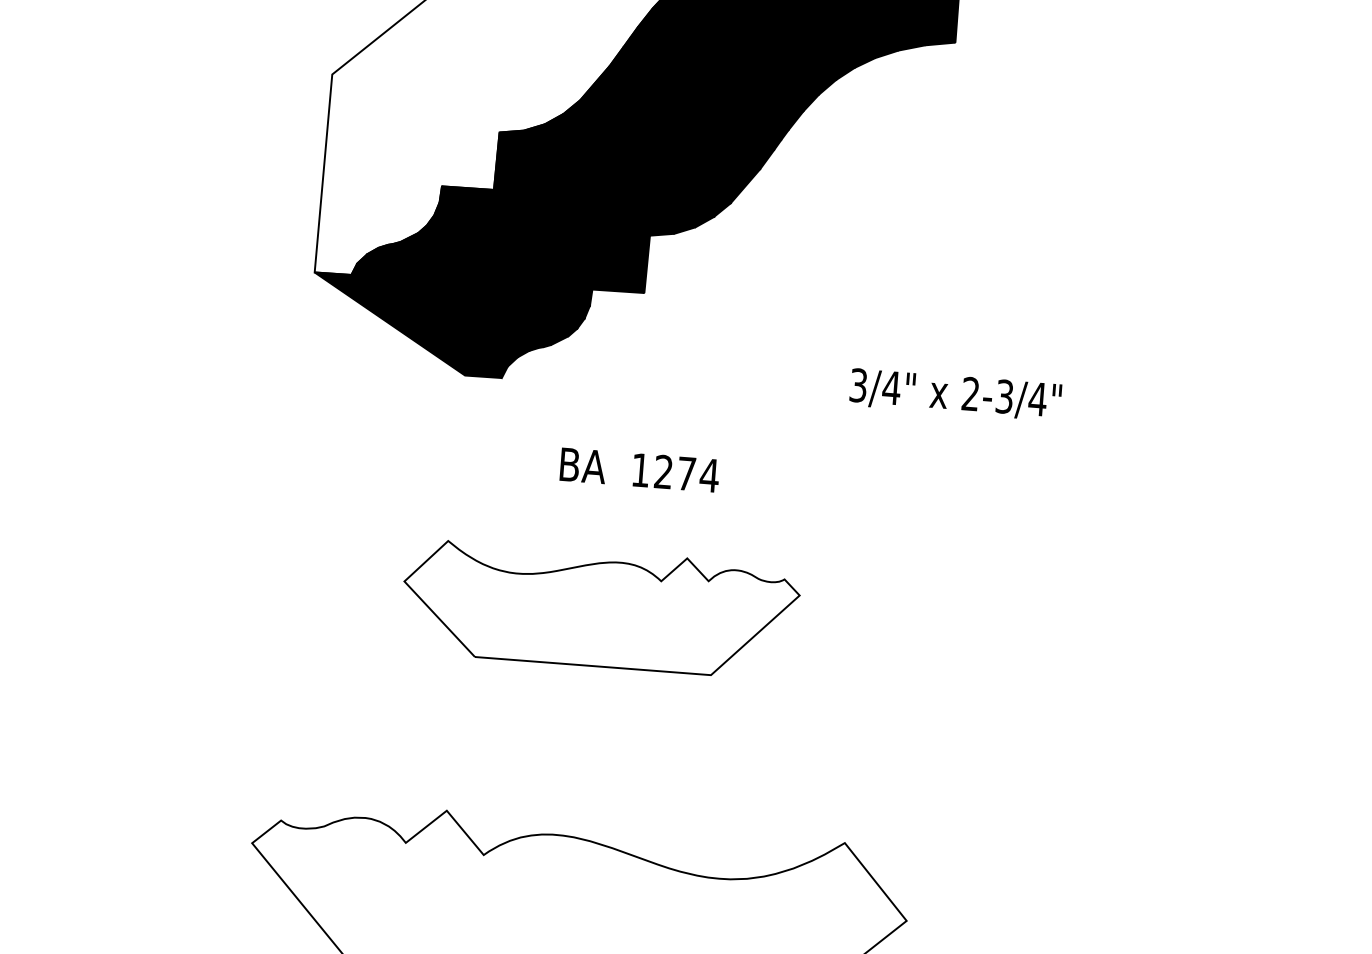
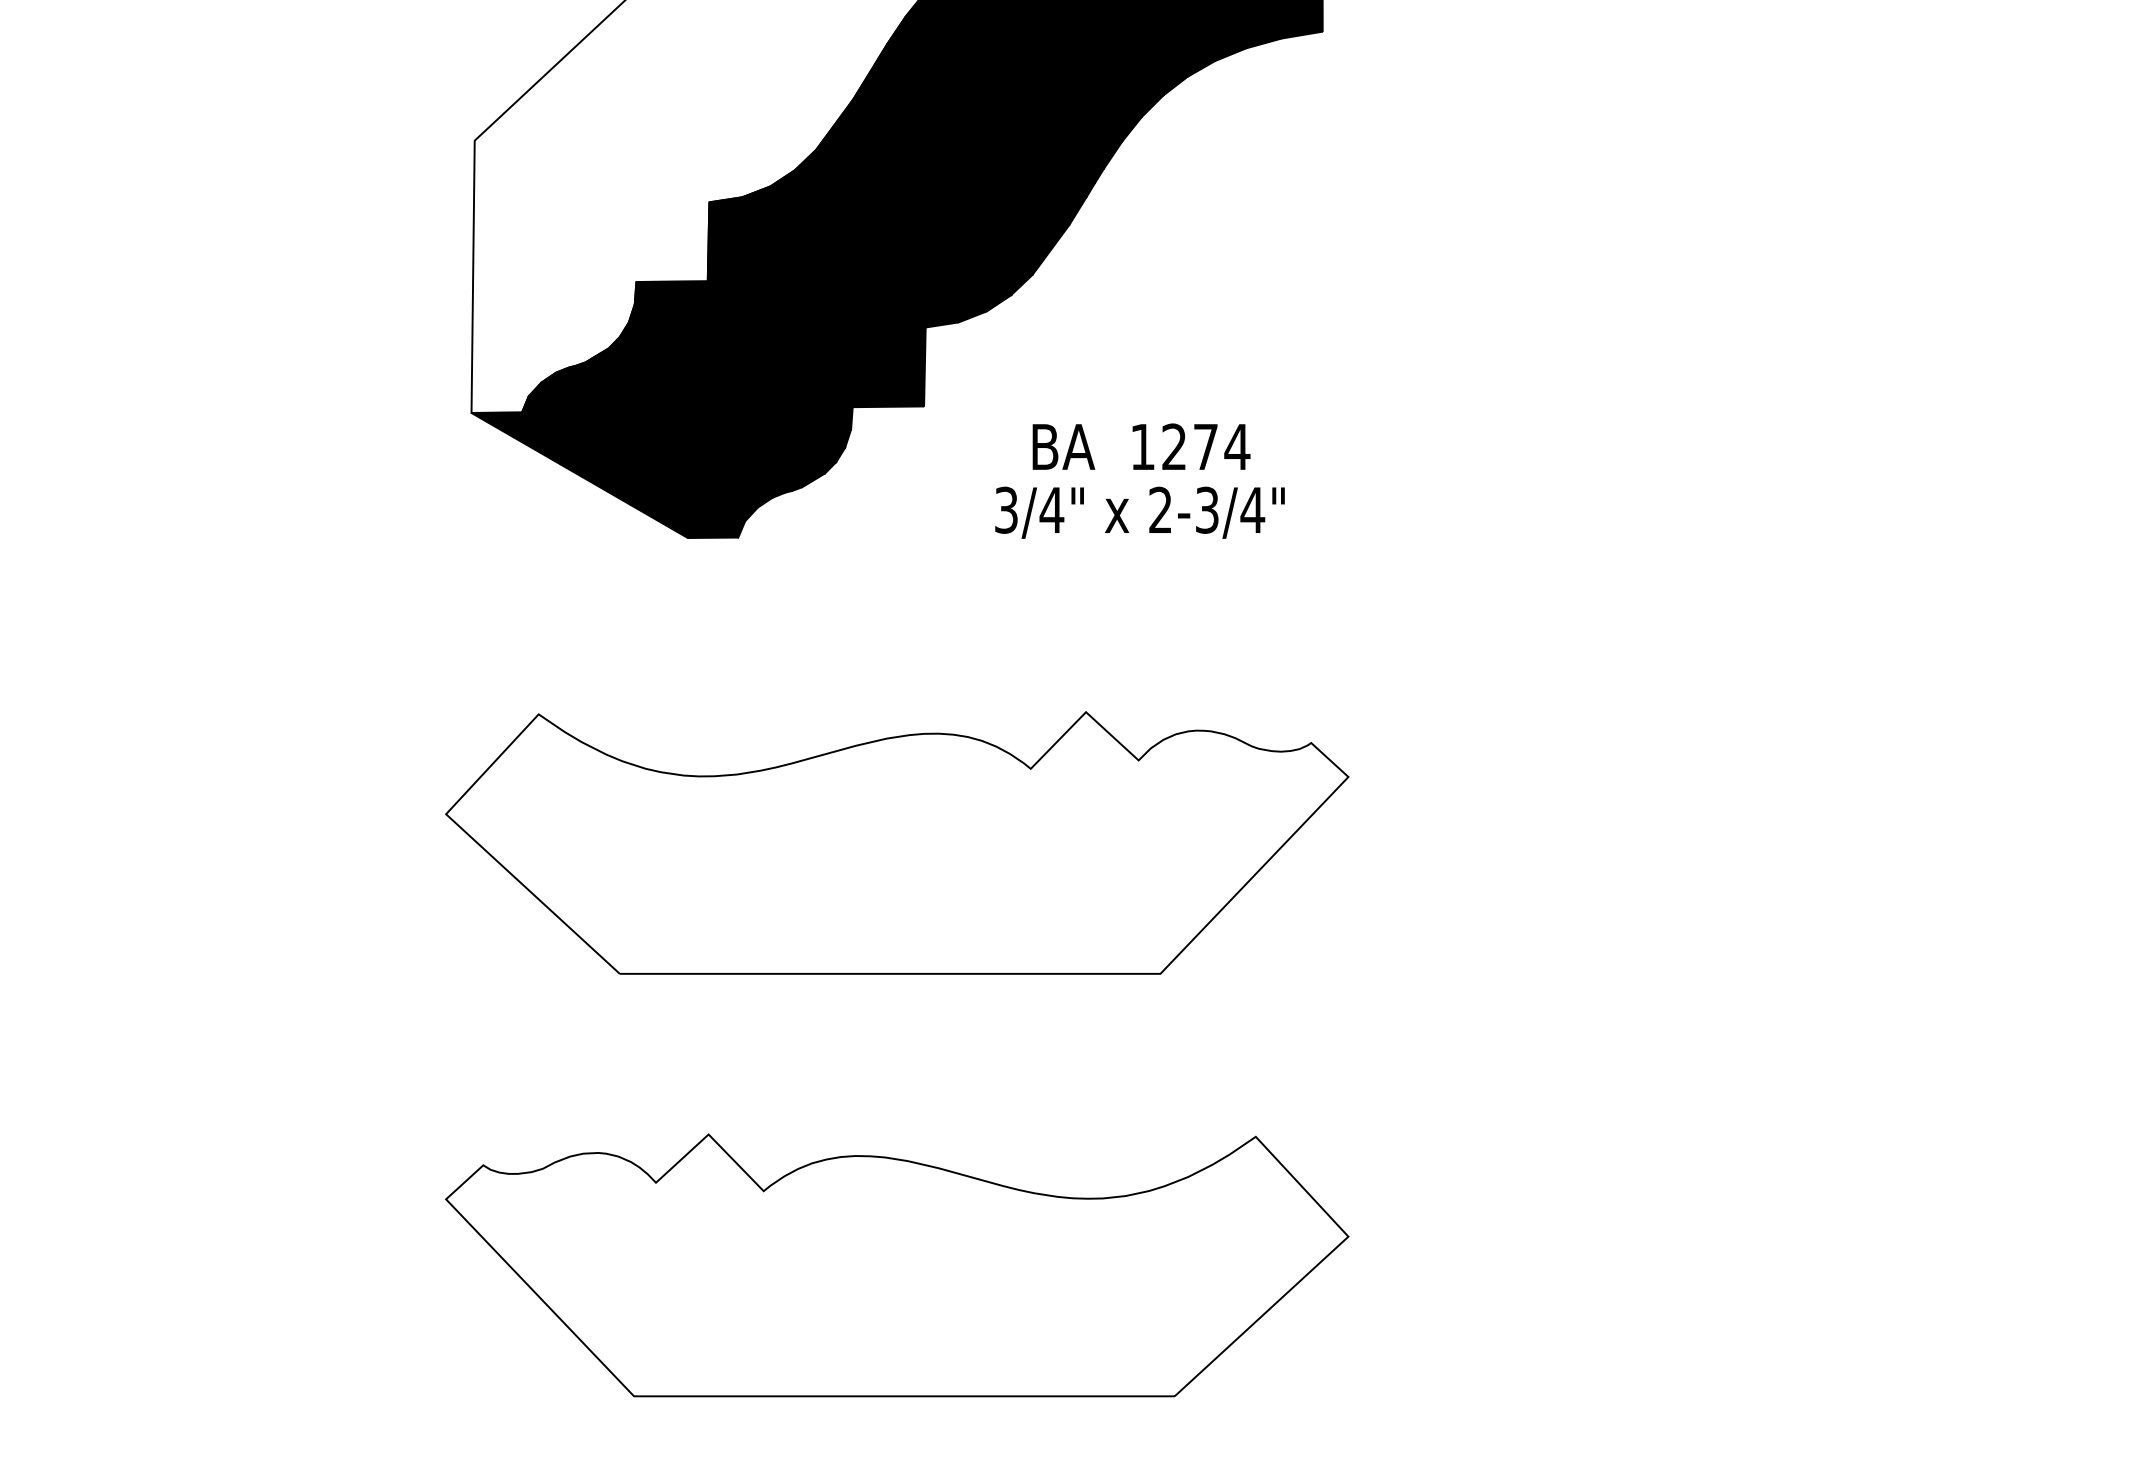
text: (955, 394) -> (1139, 512), moved
text: (639, 469) -> (1141, 446), moved
part: (600, 608) -> (897, 842), size x1.67

